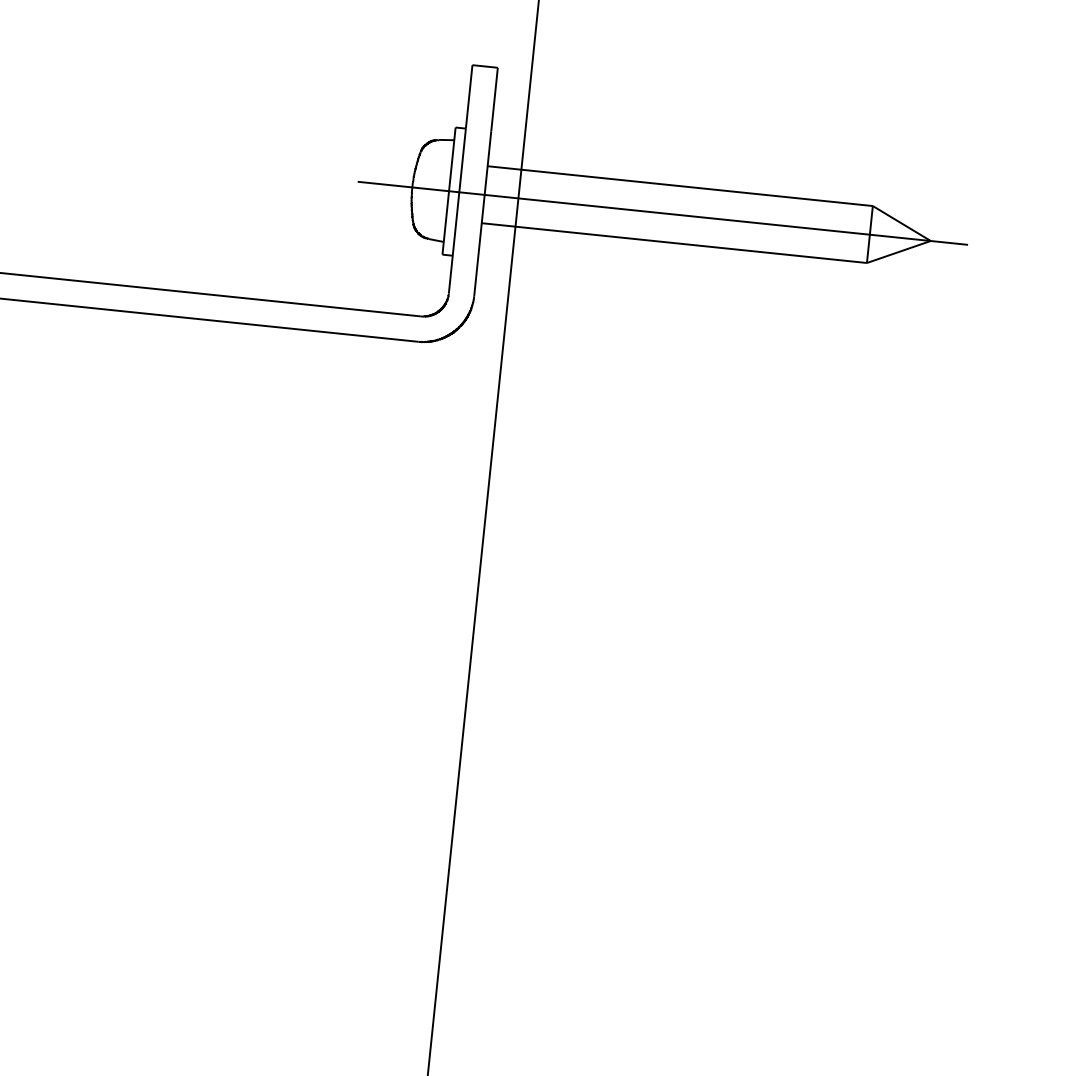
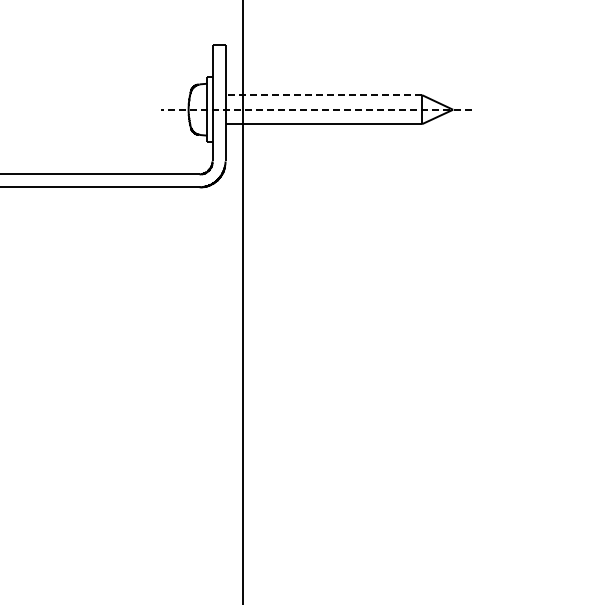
line: (679, 186) -> (323, 95), solid -> dashed
line: (663, 212) -> (316, 109), solid -> dashed

